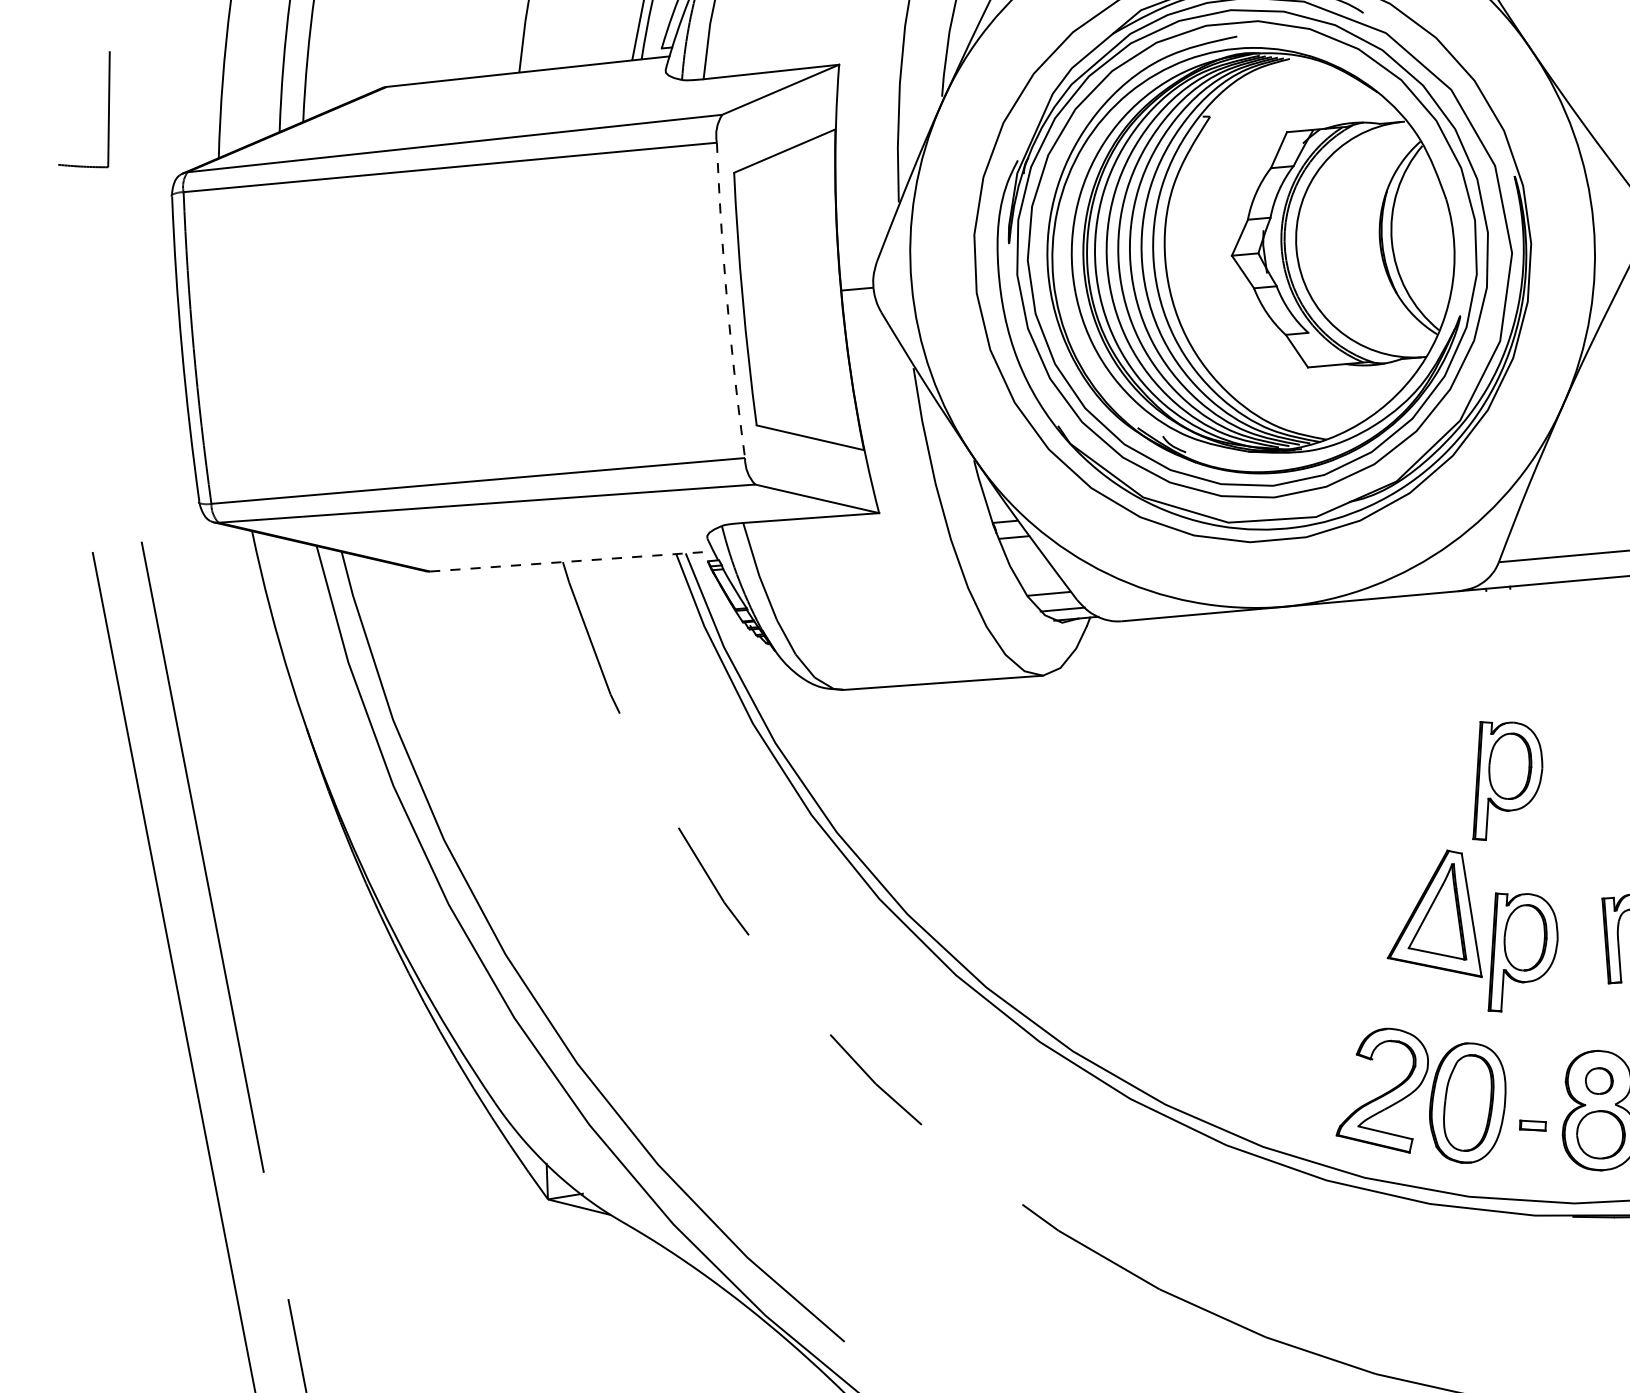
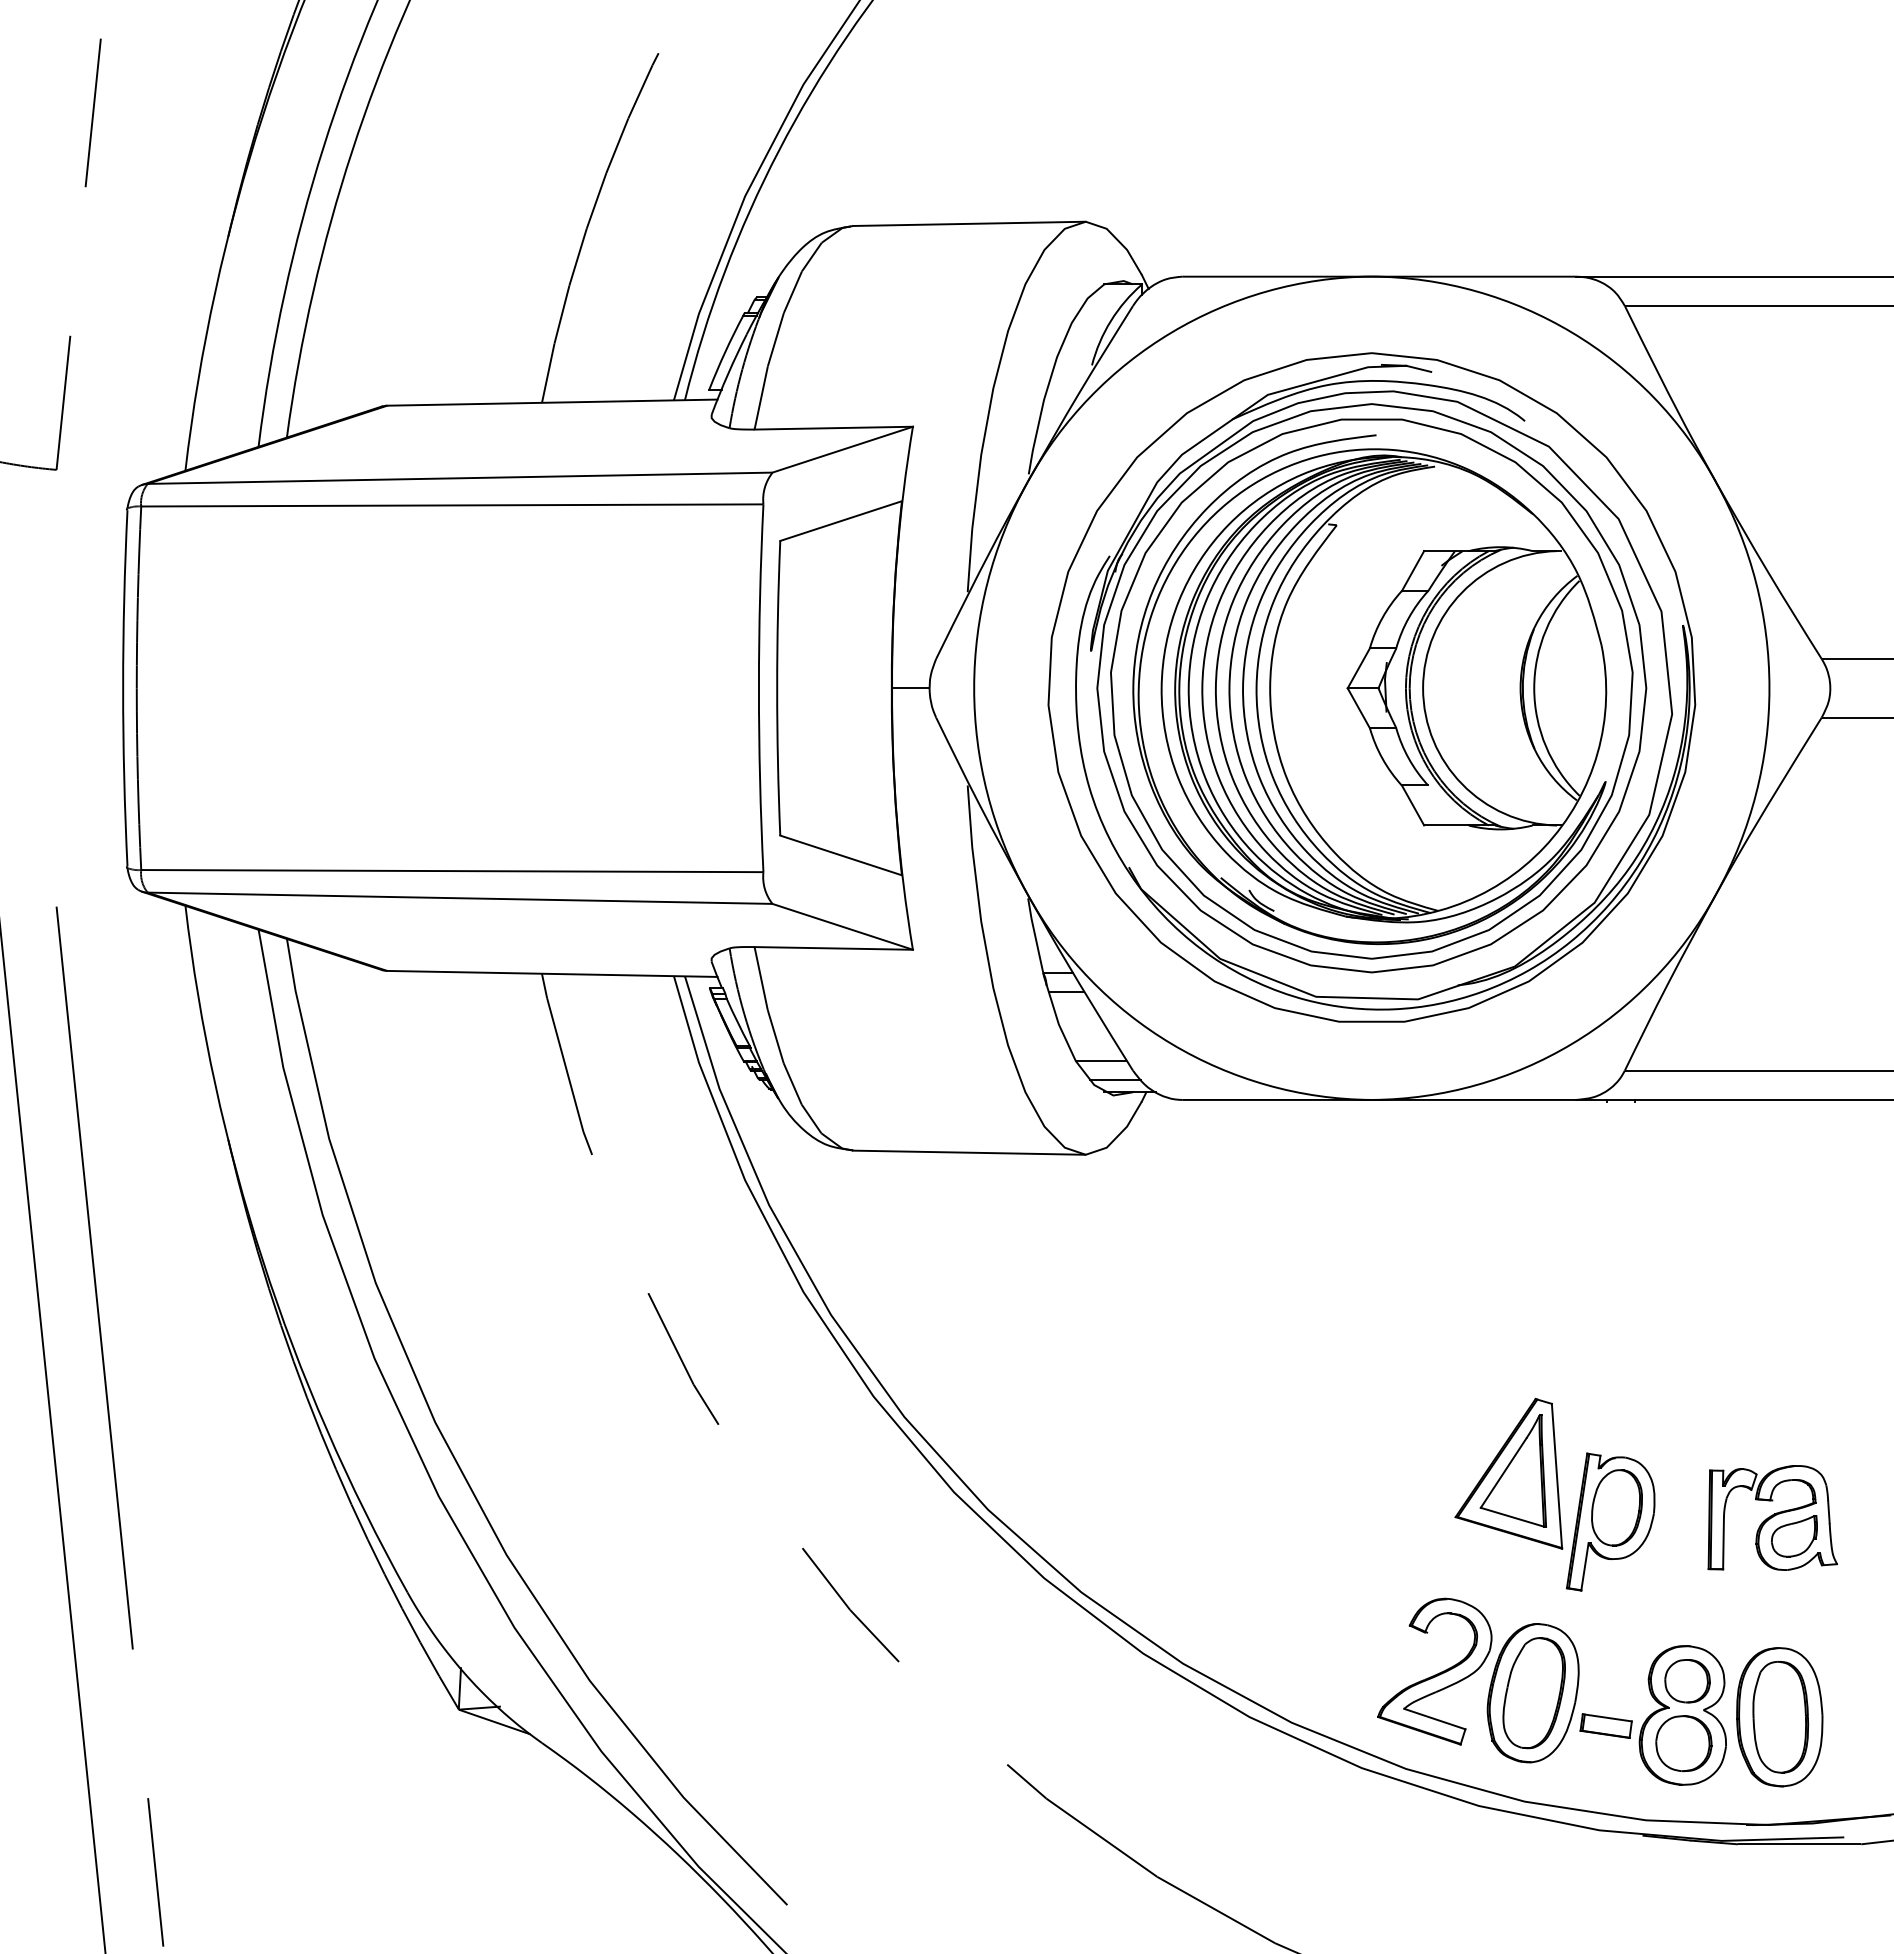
arc: (726, 300) -> (758, 688), dashed -> solid
line: (571, 561) -> (552, 973), dashed -> solid
part: (1505, 778) -> (1610, 1321), removed
part: (1599, 1081) -> (1687, 1681), size x1.43
part: (1532, 1125) -> (1605, 1725), size x1.67

